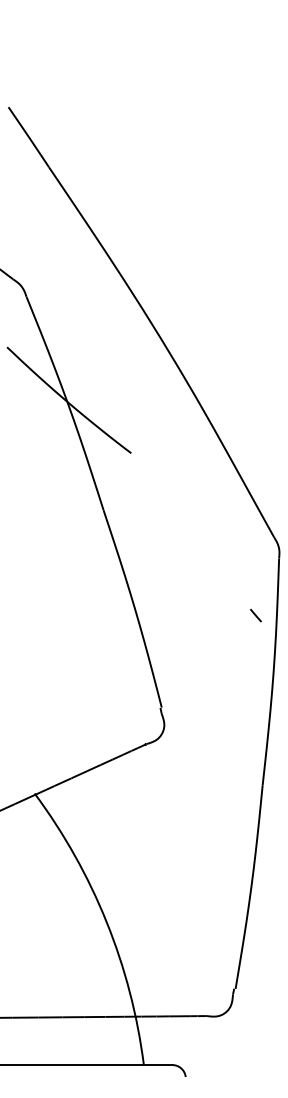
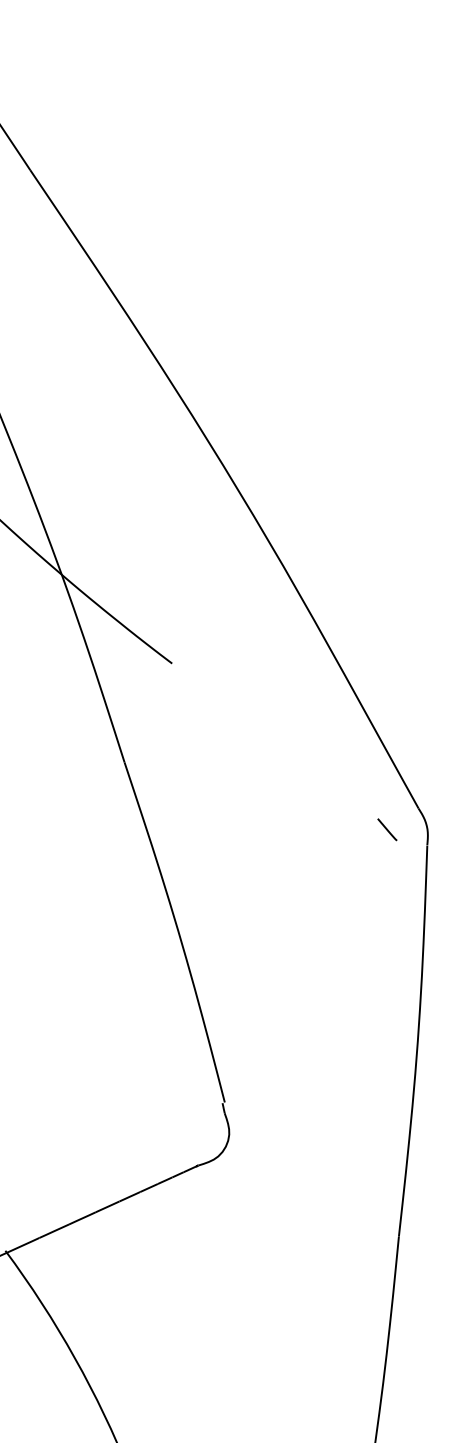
line: (255, 615) -> (386, 829), moved

